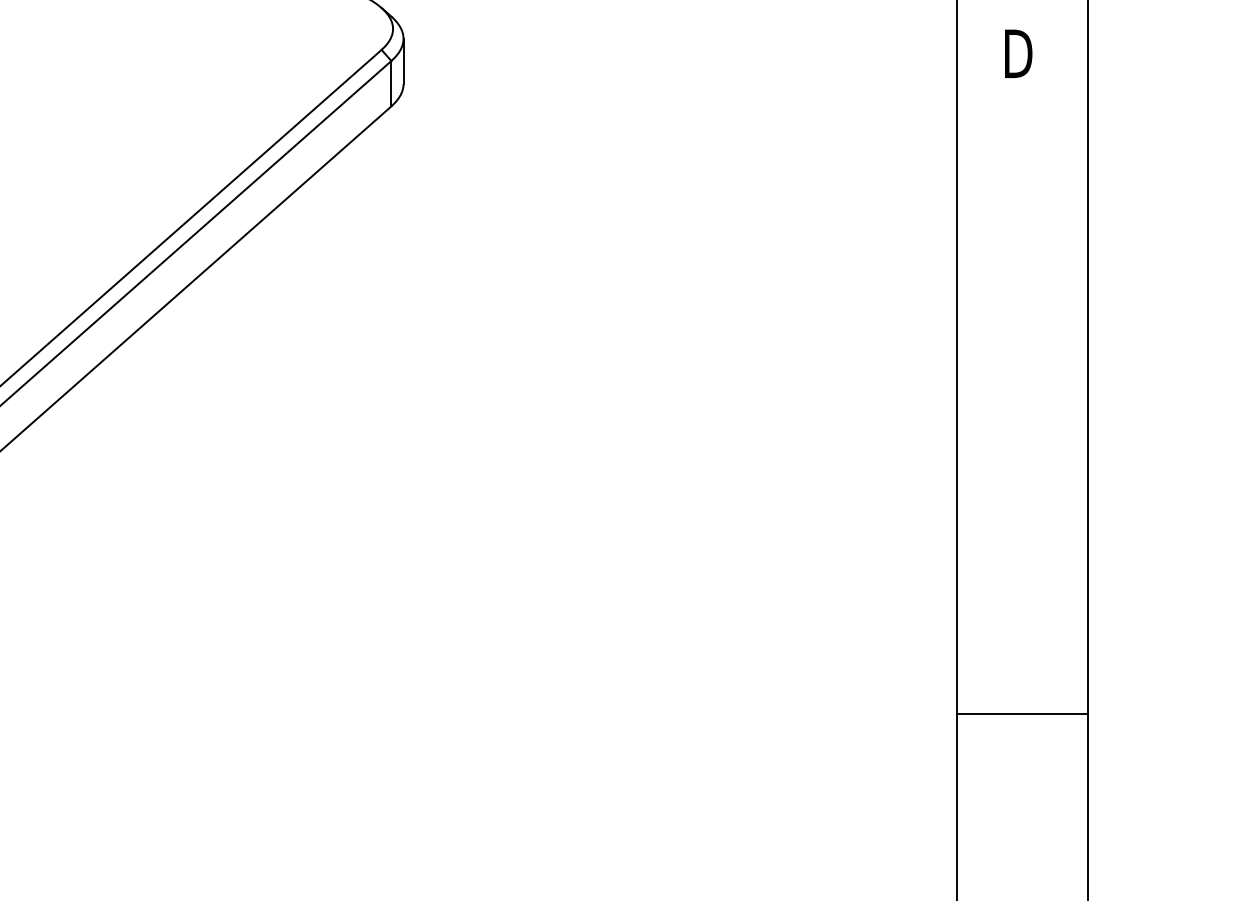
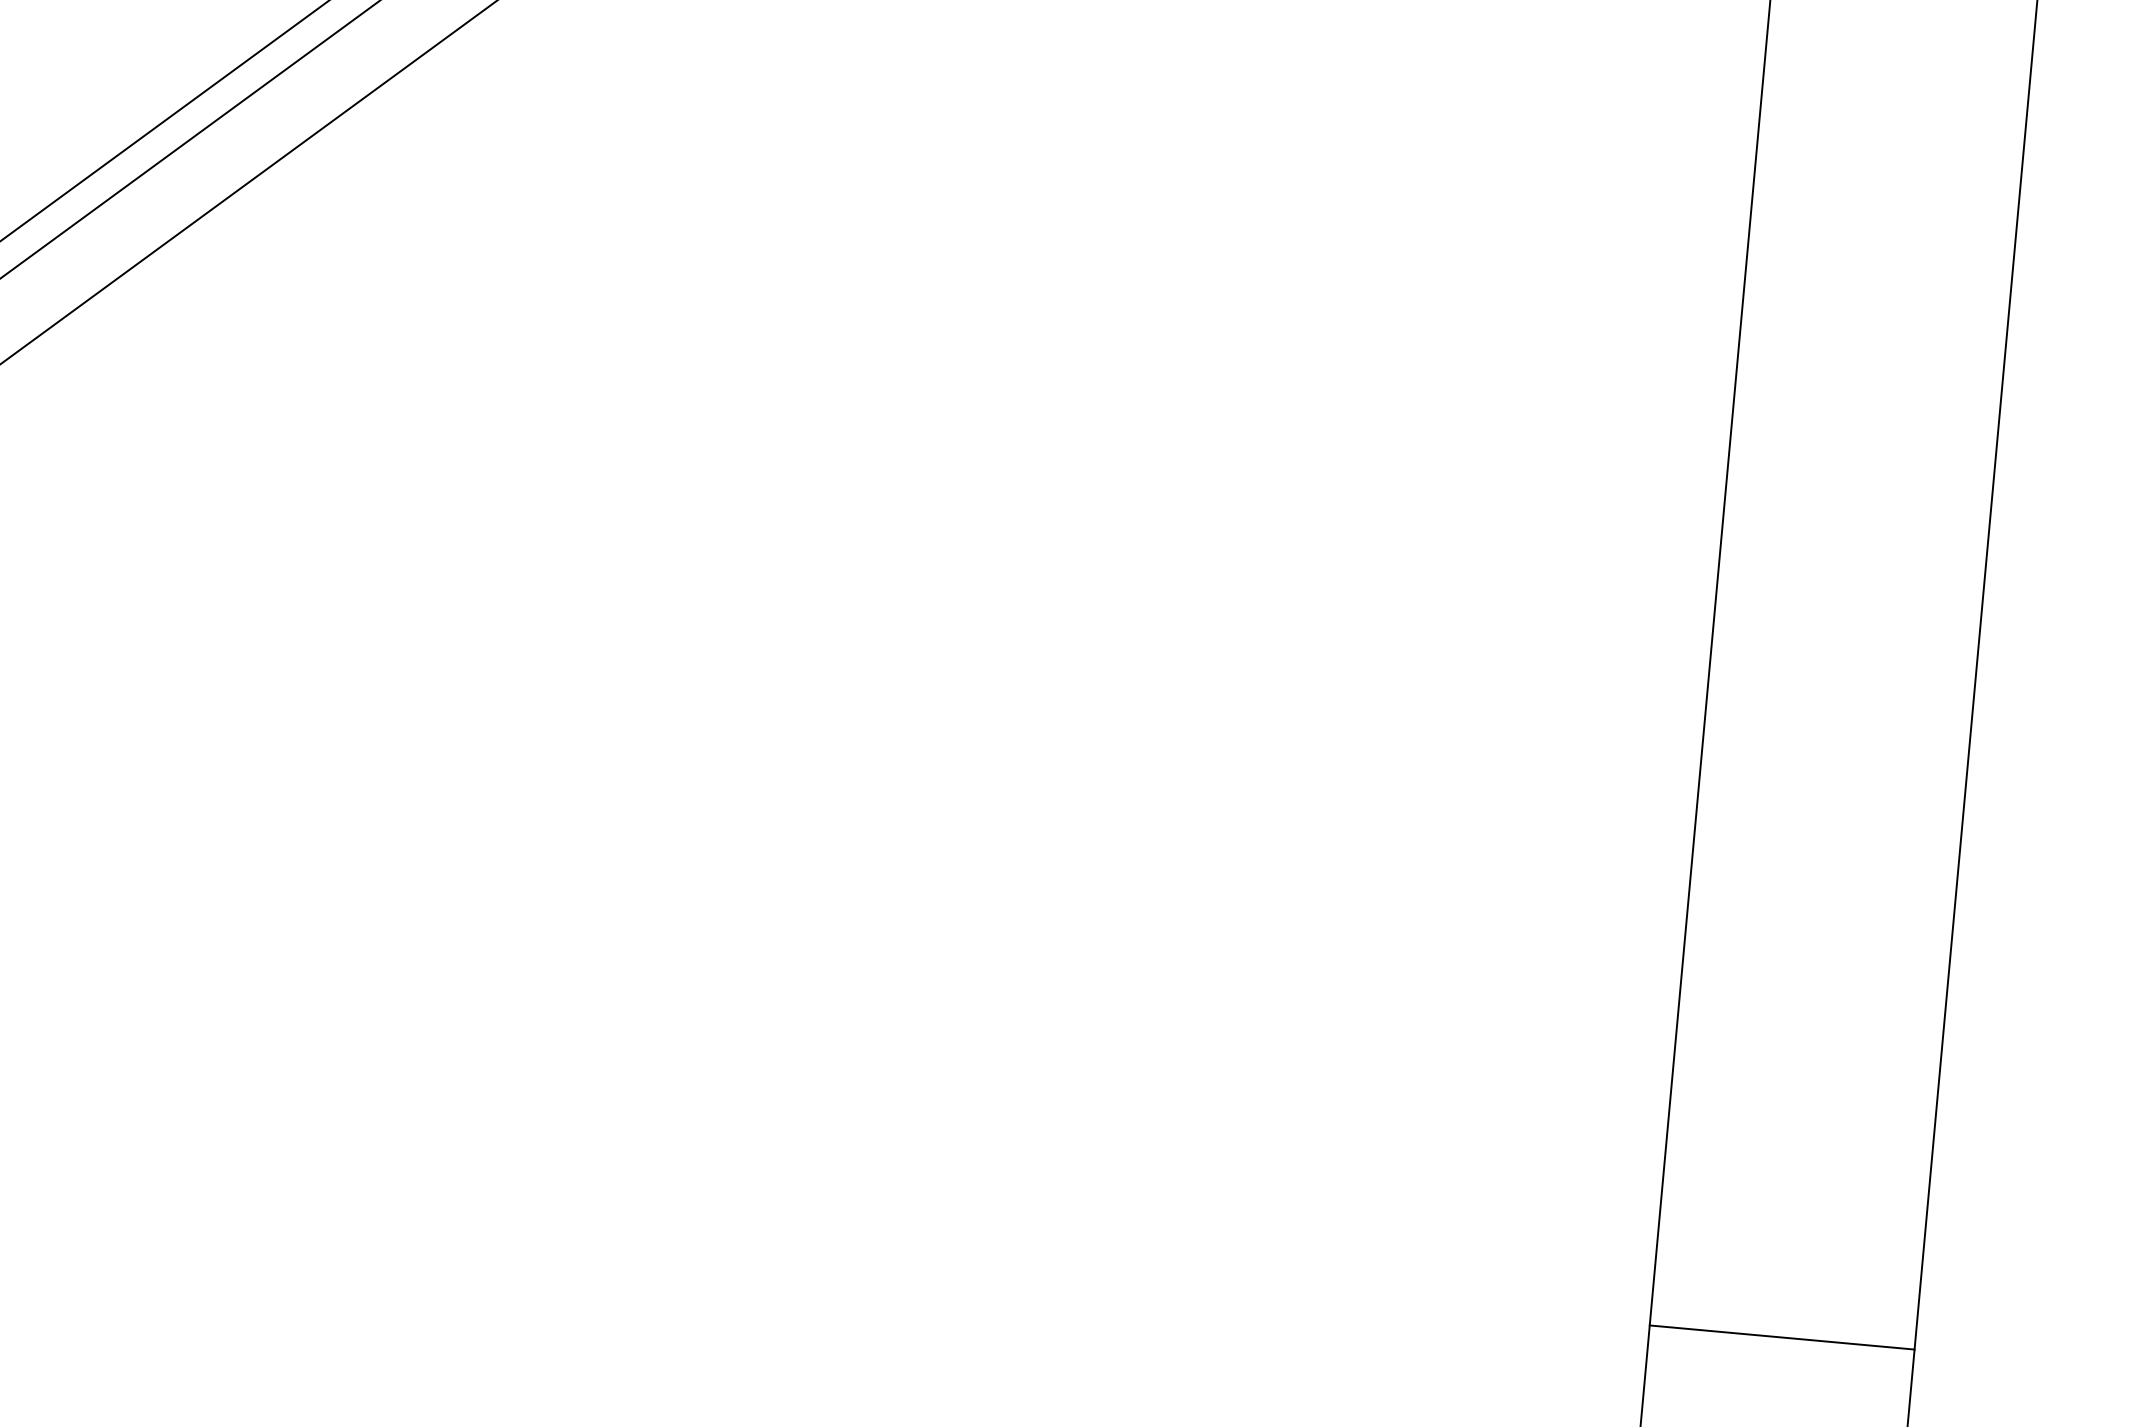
line: (1021, 714) -> (1780, 1337), moved

